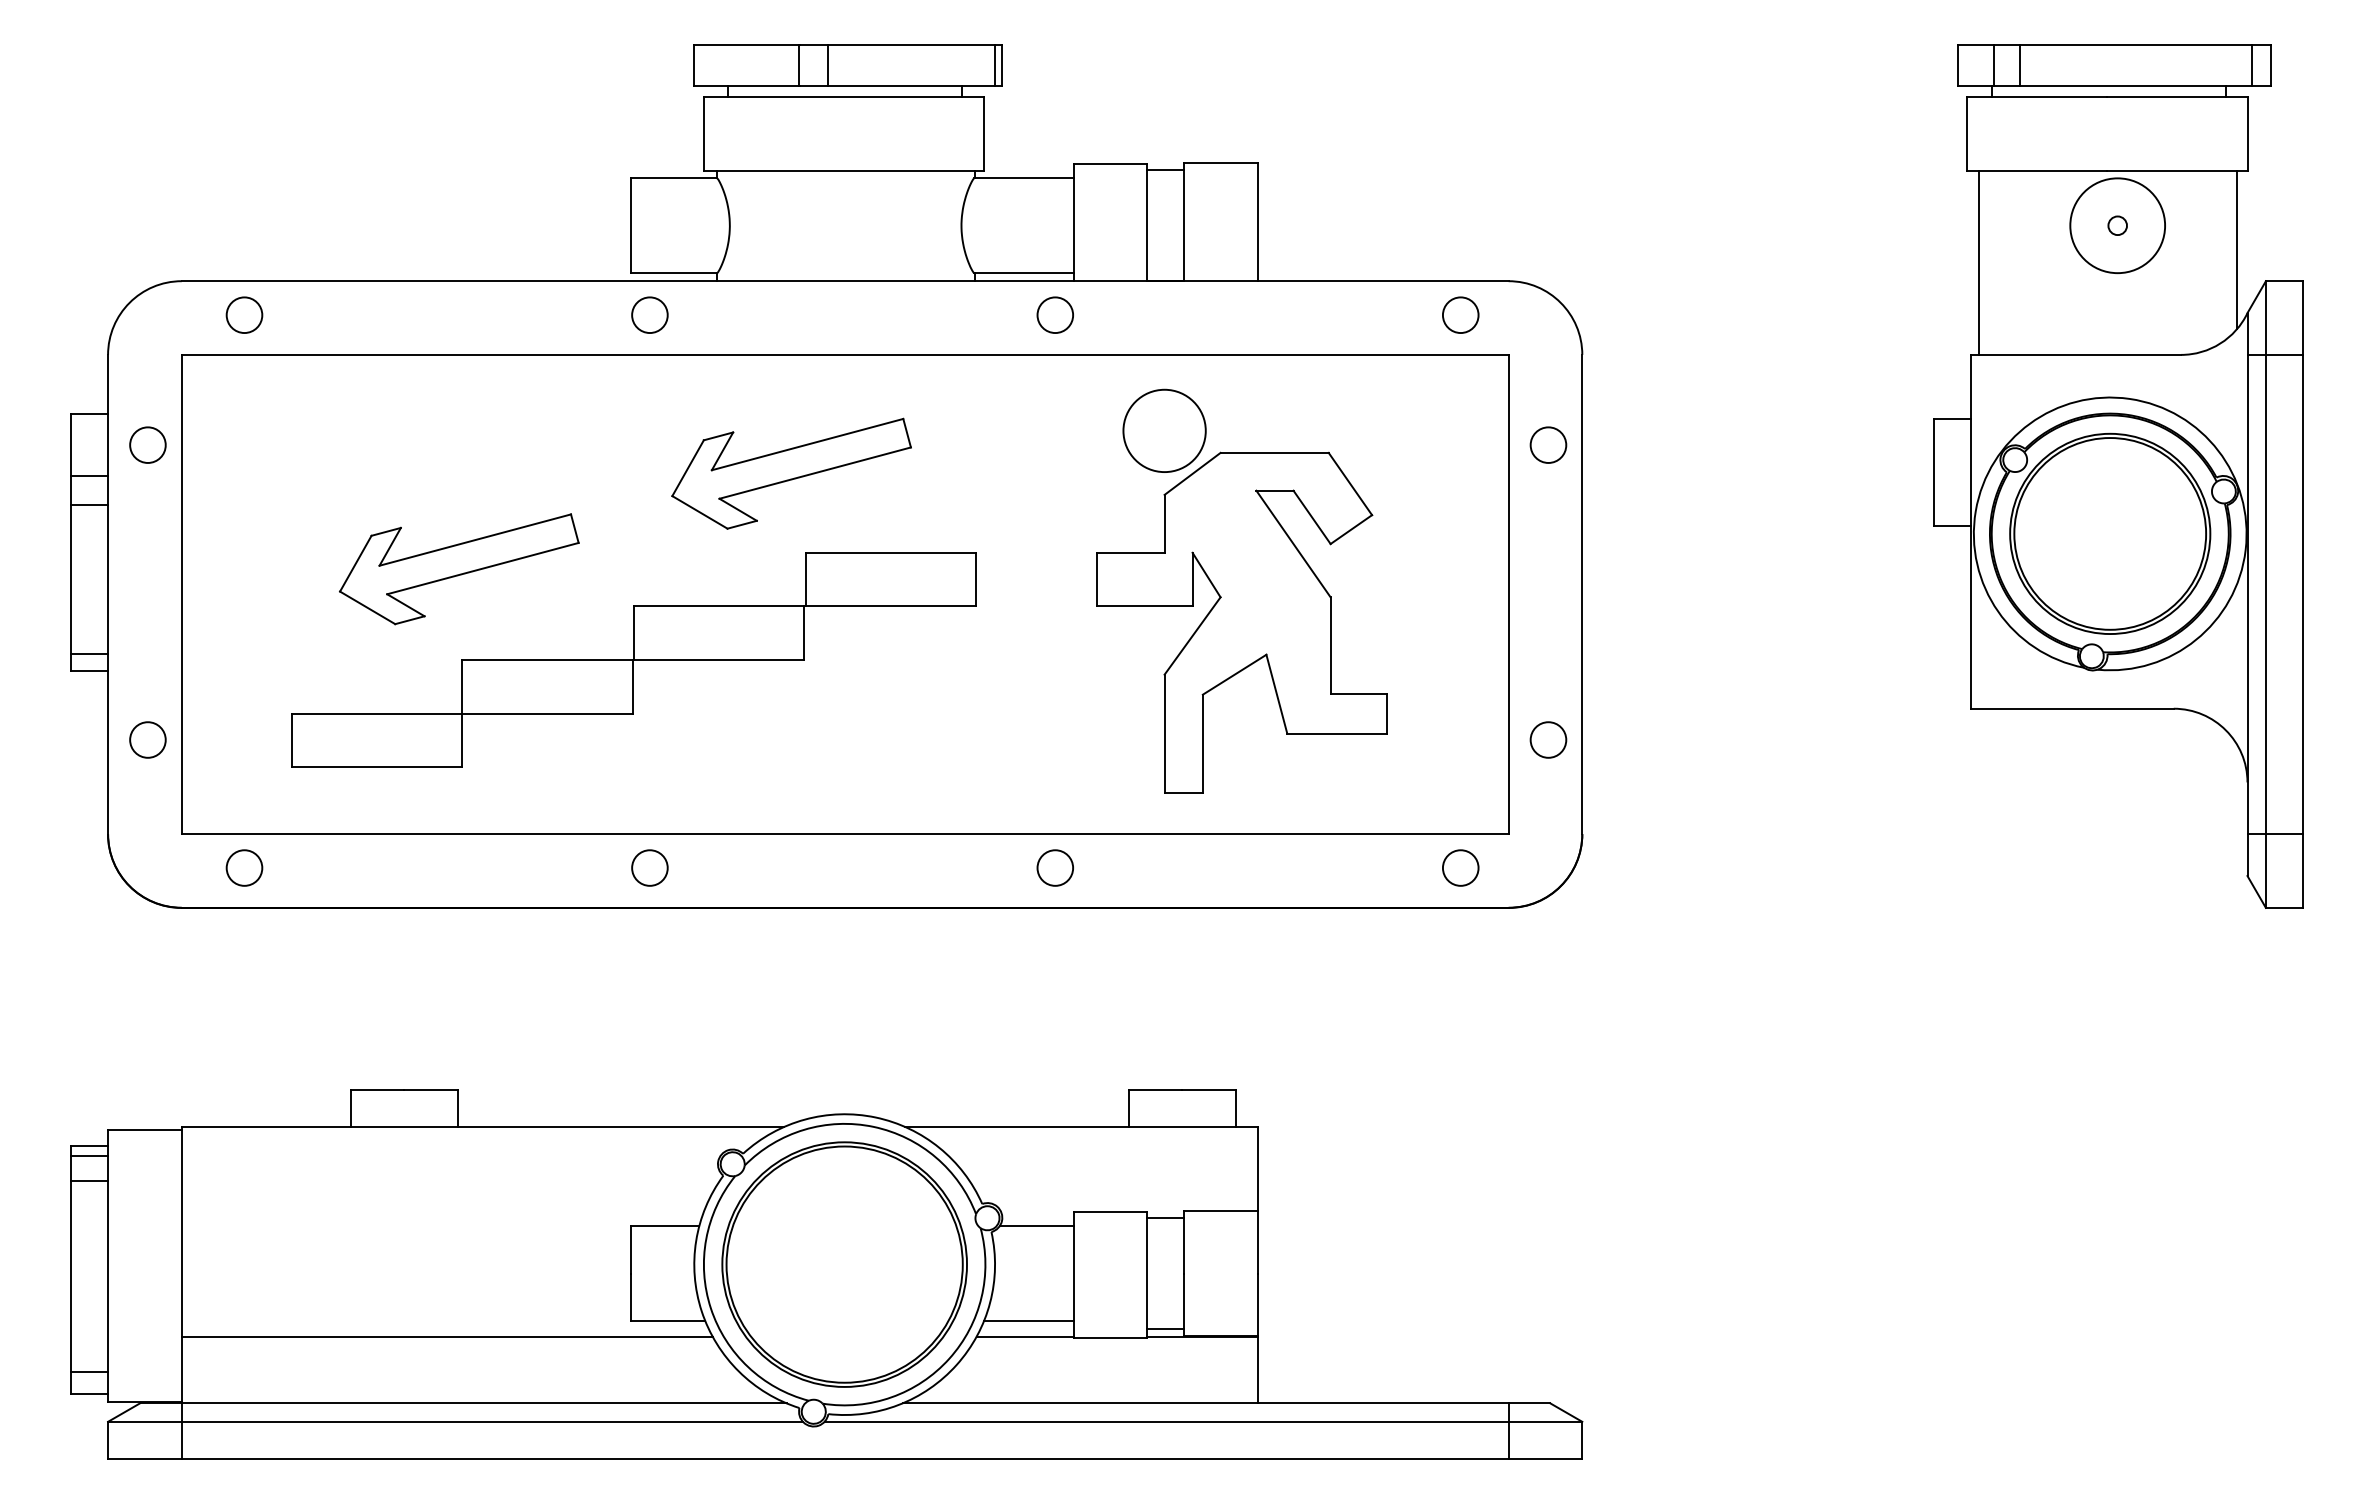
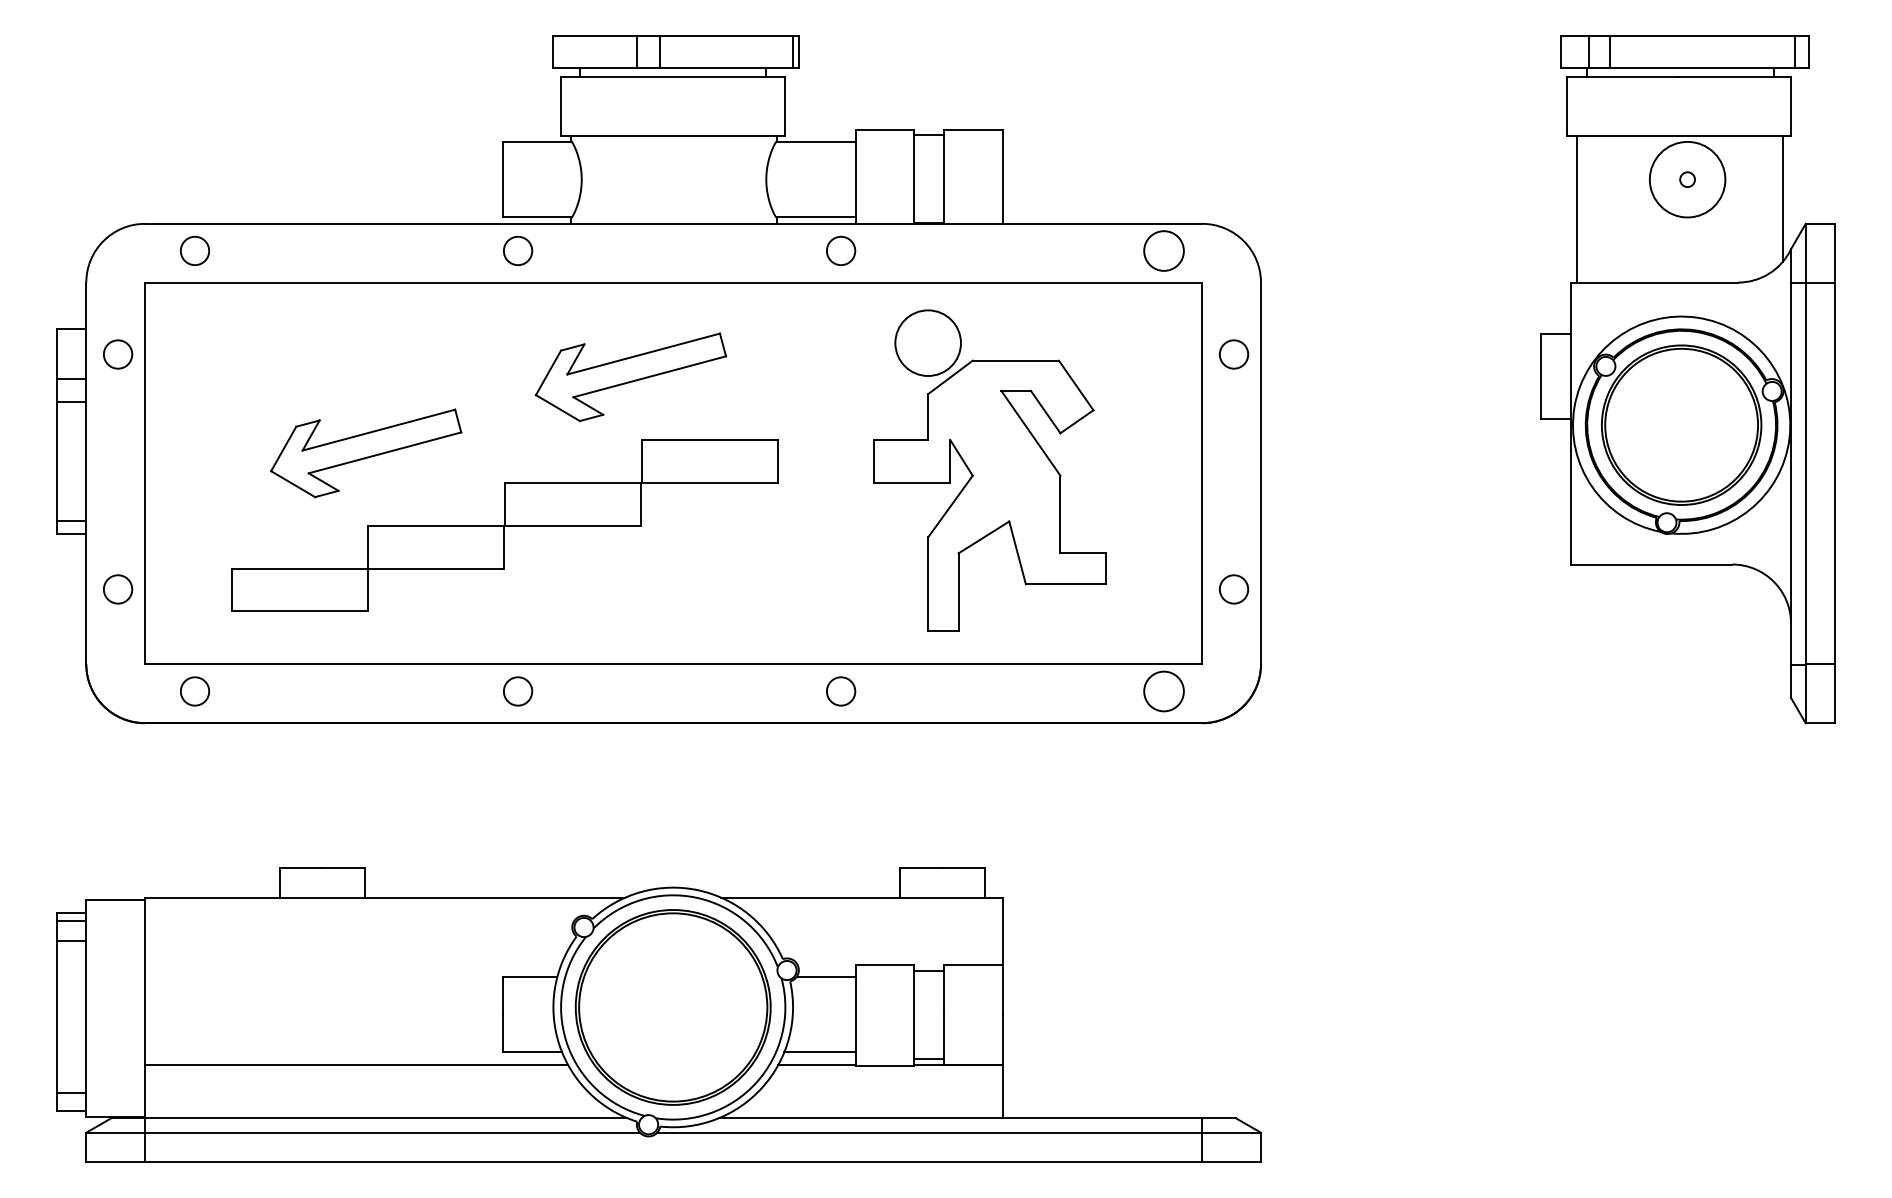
circle: (1460, 314) -> (1163, 250), size x1.4
circle: (1460, 867) -> (1163, 691), size x1.4

